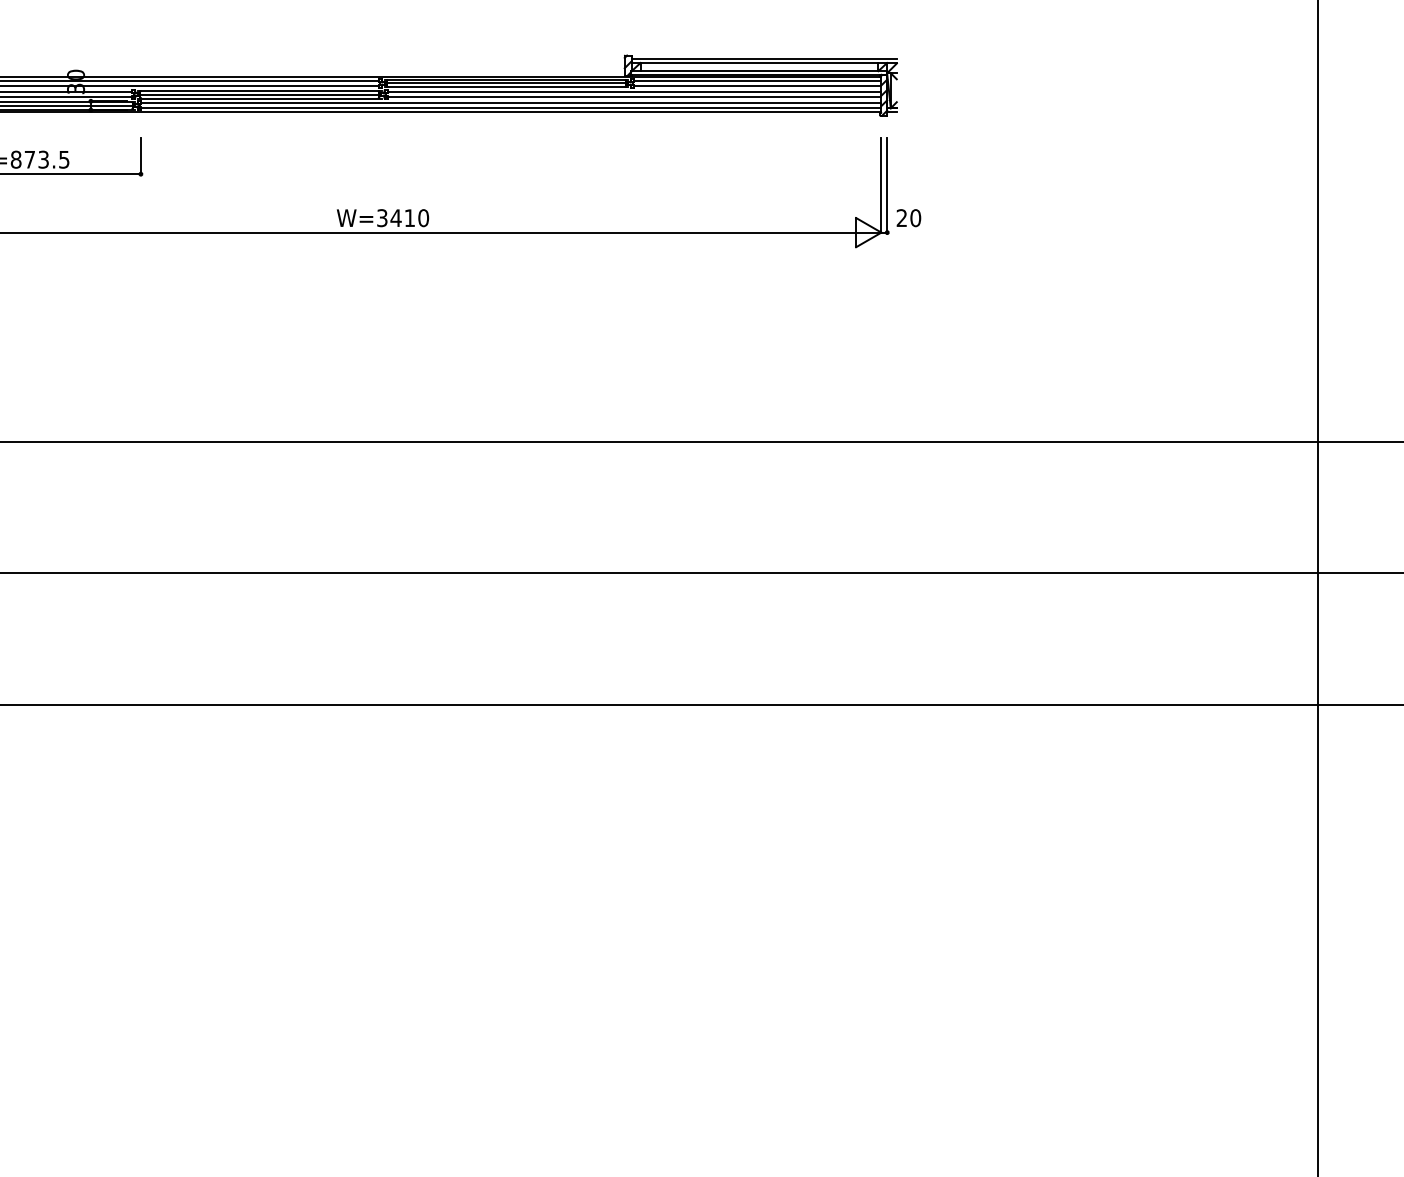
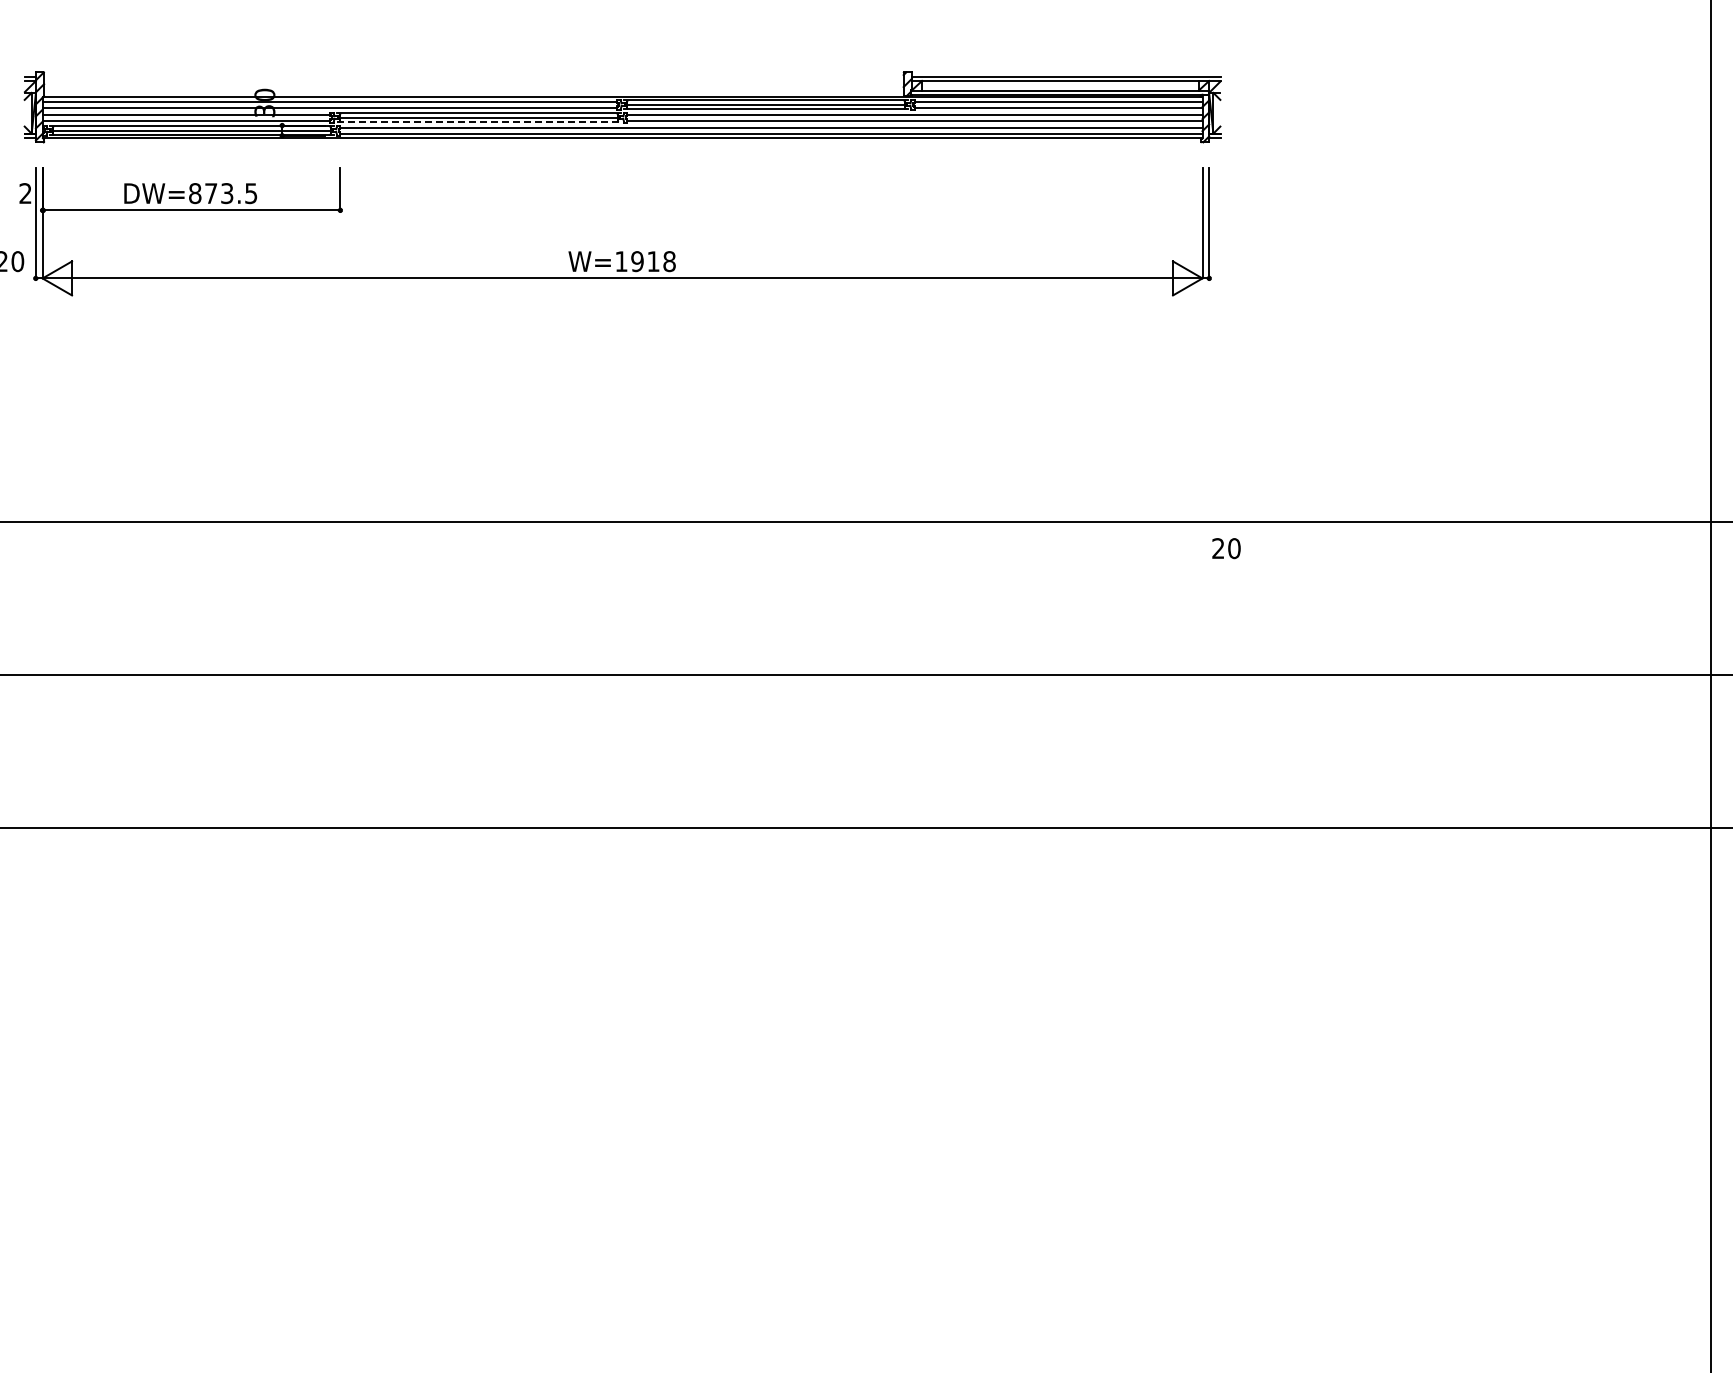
line: (259, 98) -> (478, 122), solid -> dashed
text: (402, 218) -> (645, 261), W=3410 -> W=1918
text: (908, 218) -> (1226, 548), moved

